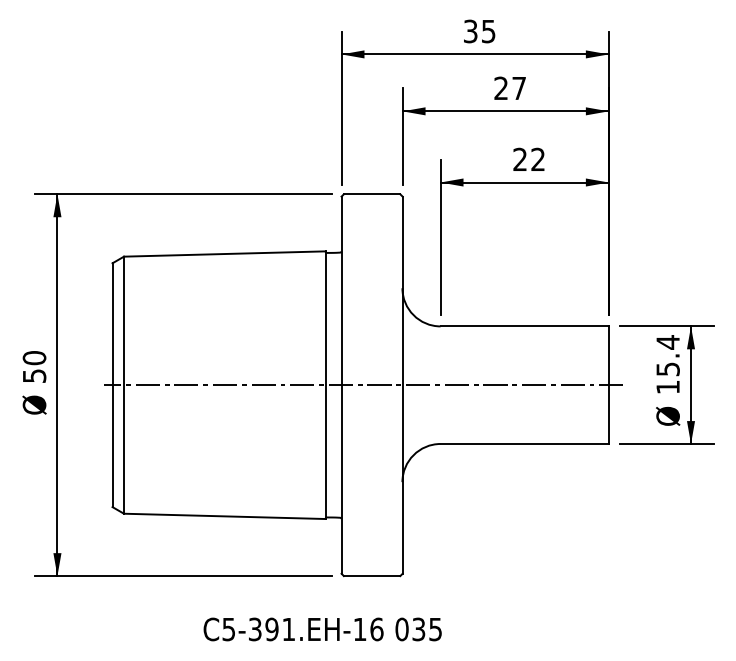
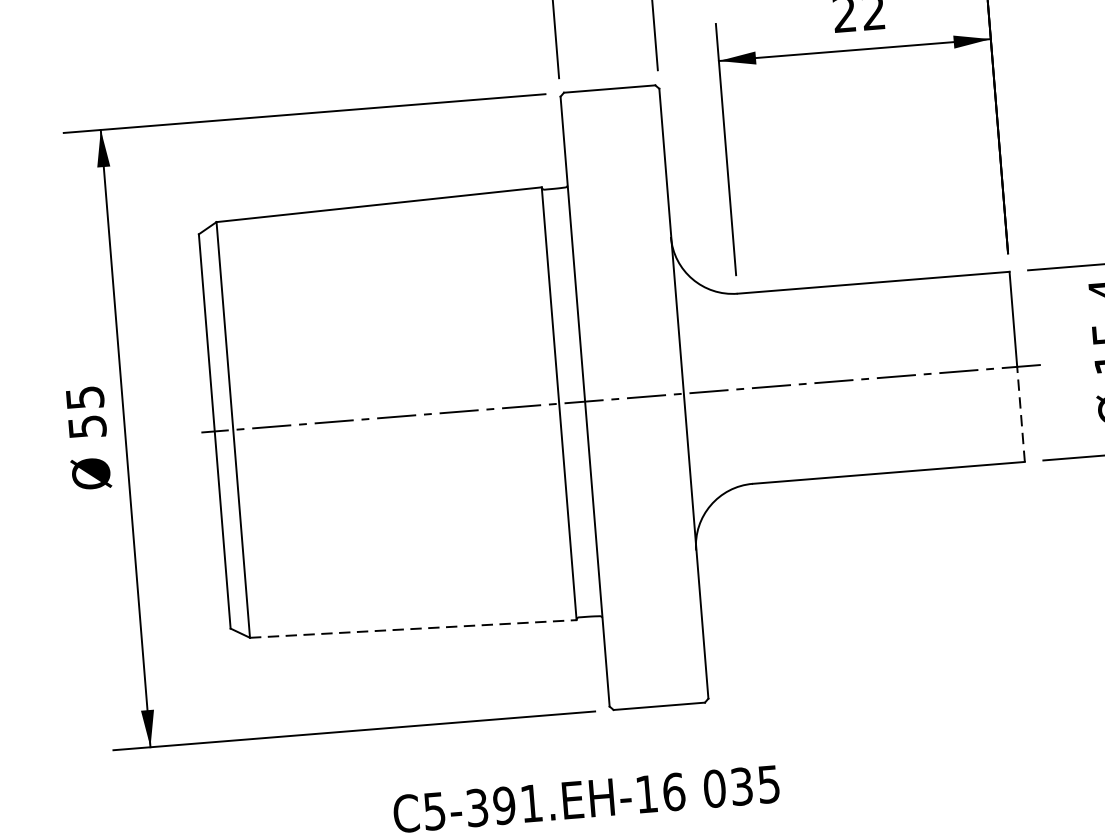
text: (34, 358) -> (85, 398), 50 -> 55
line: (608, 414) -> (1020, 414), solid -> dashed
line: (224, 516) -> (412, 629), solid -> dashed

